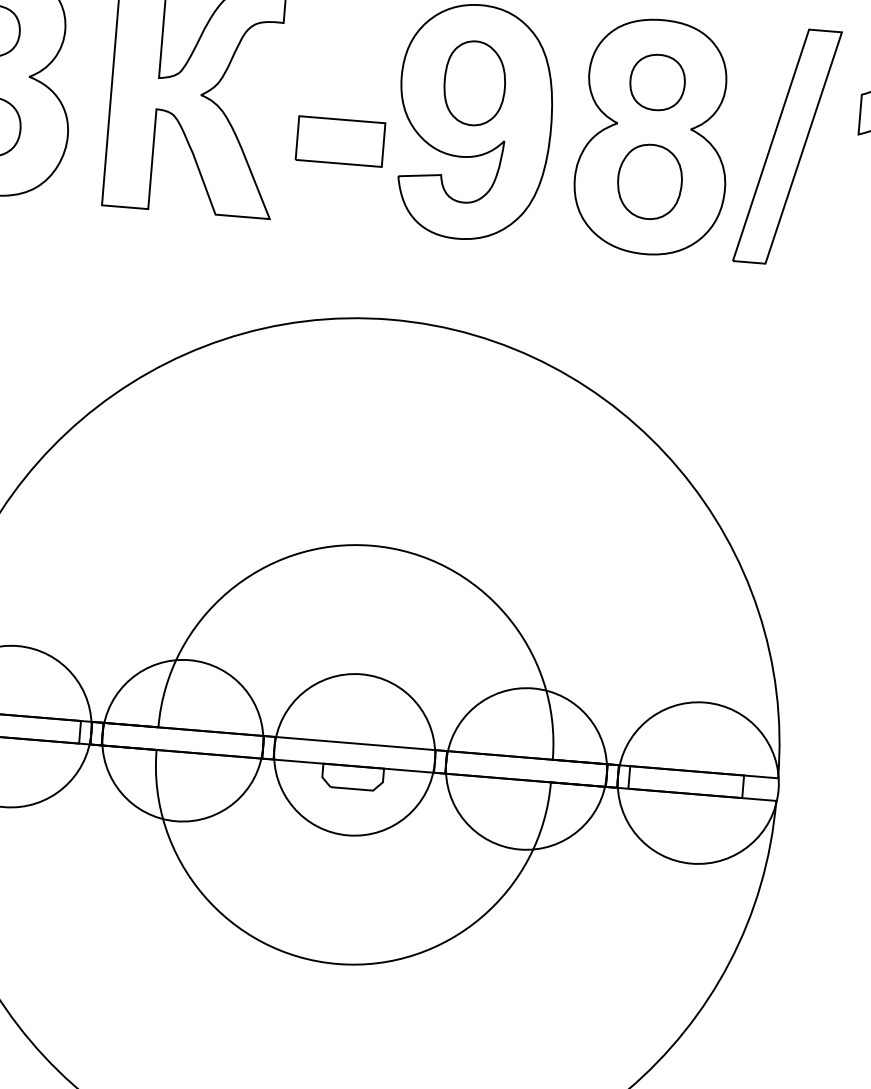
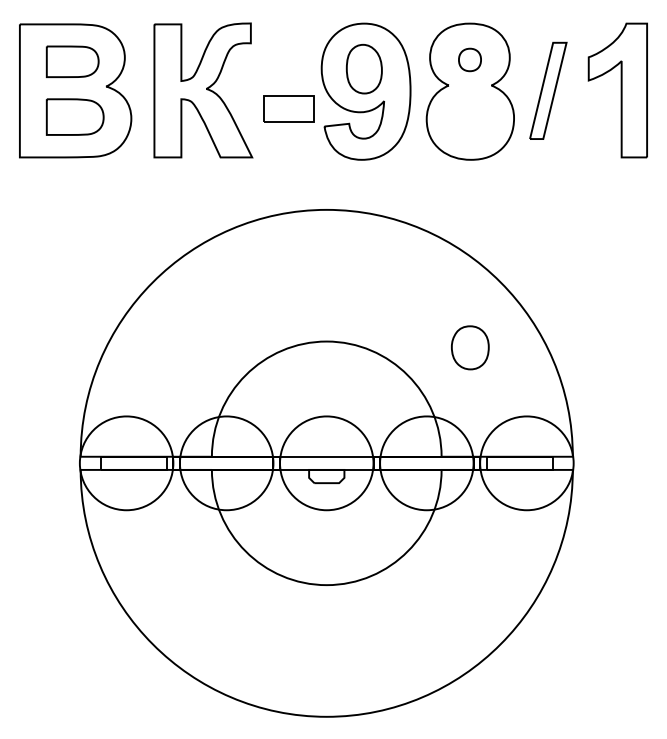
part: (656, 81) -> (469, 59), size x0.7
part: (788, 146) -> (548, 90), size x0.7
part: (650, 181) -> (470, 347), moved

